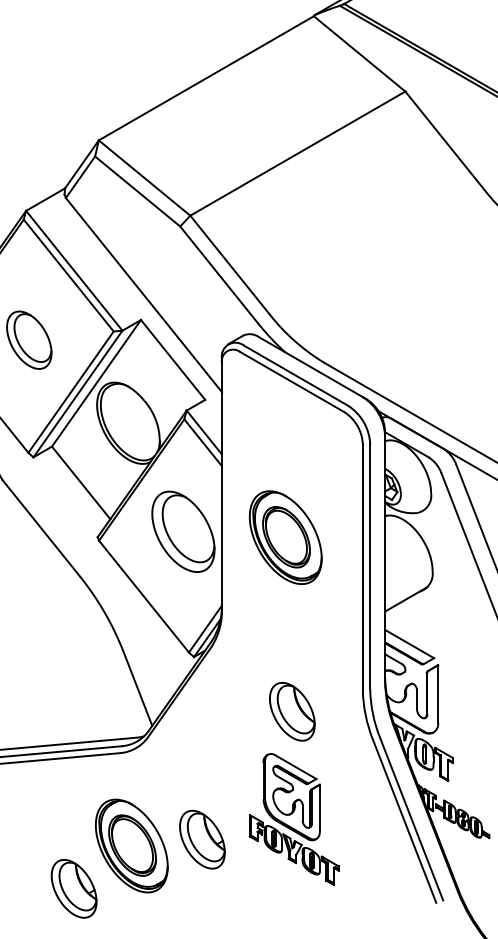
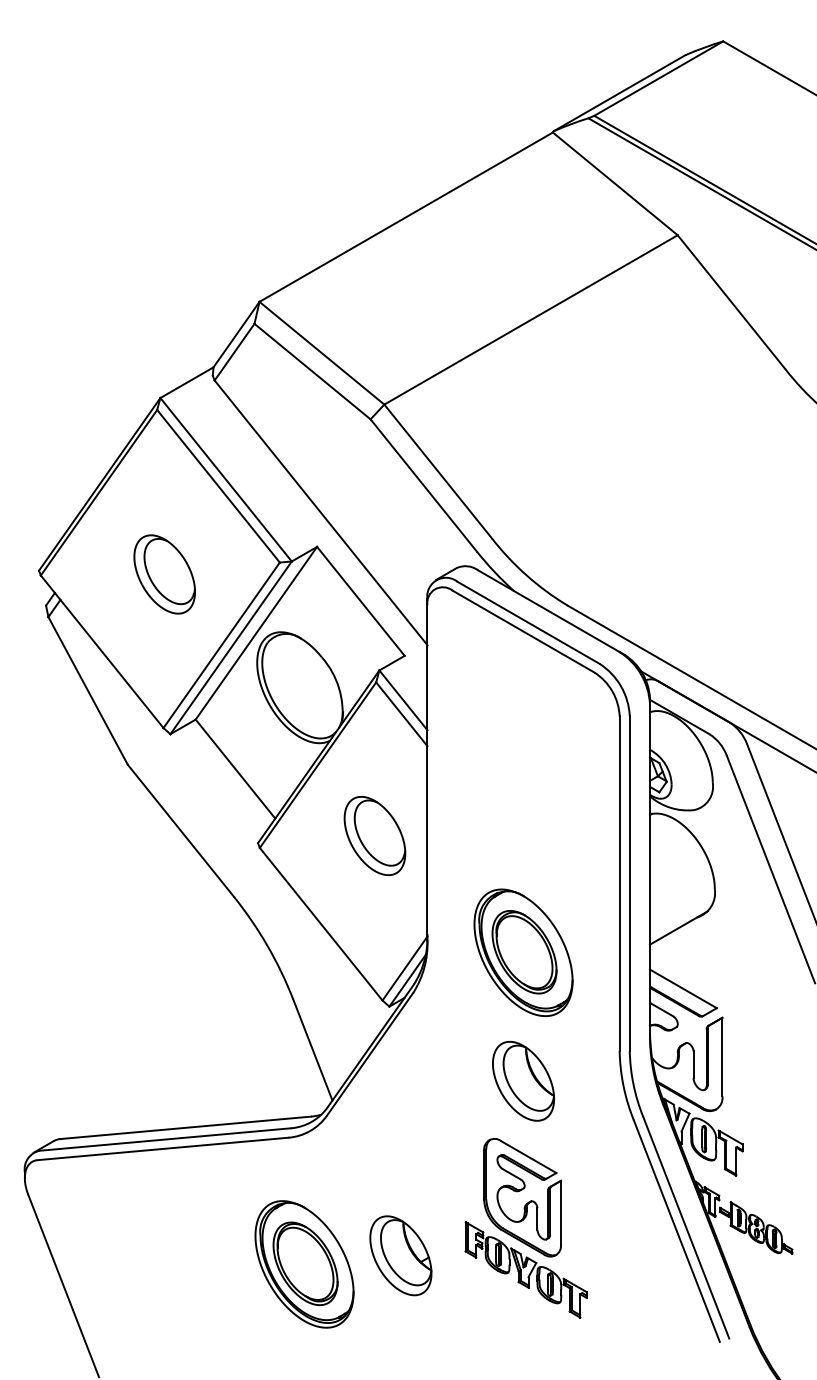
part: (183, 532) -> (374, 836), size x0.71
part: (285, 537) -> (523, 952), moved
part: (73, 888) -> (225, 1322), removed

